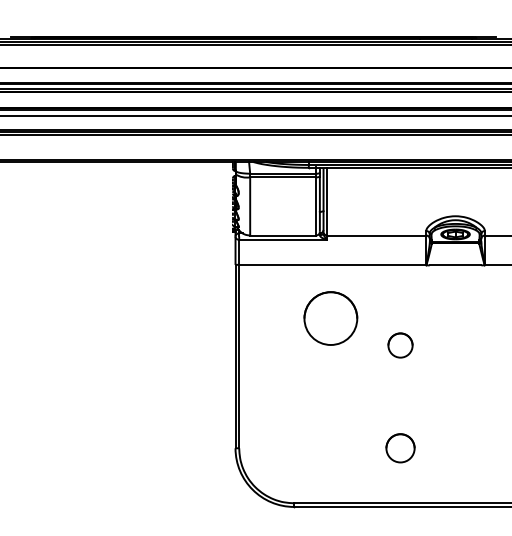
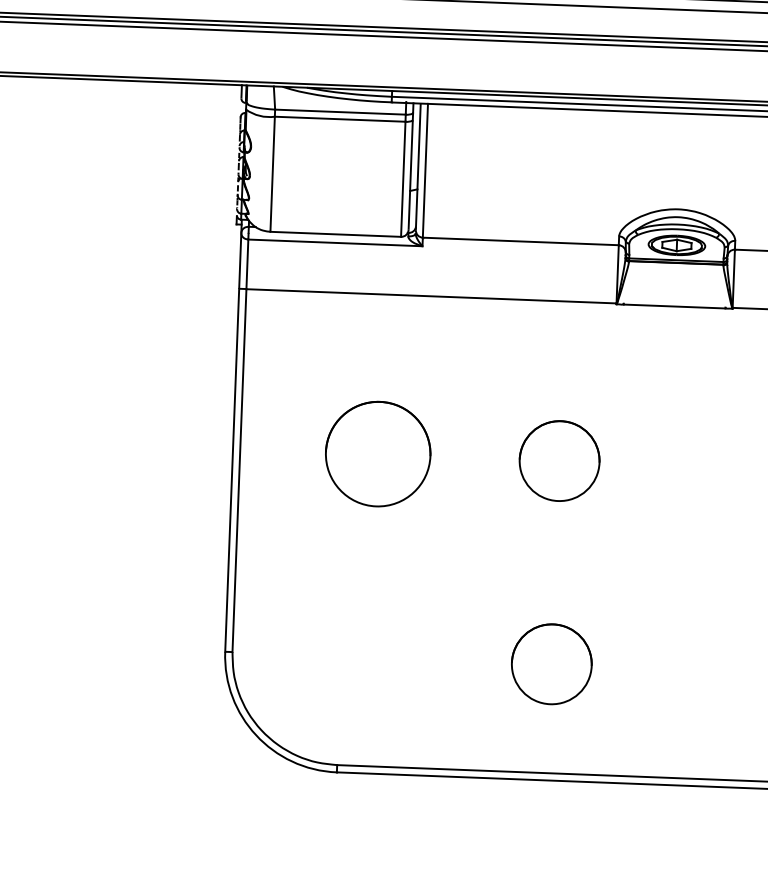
part: (330, 318) -> (377, 453), moved
circle: (400, 345) -> (559, 460), size x1.67
circle: (400, 448) -> (551, 664), size x1.43

